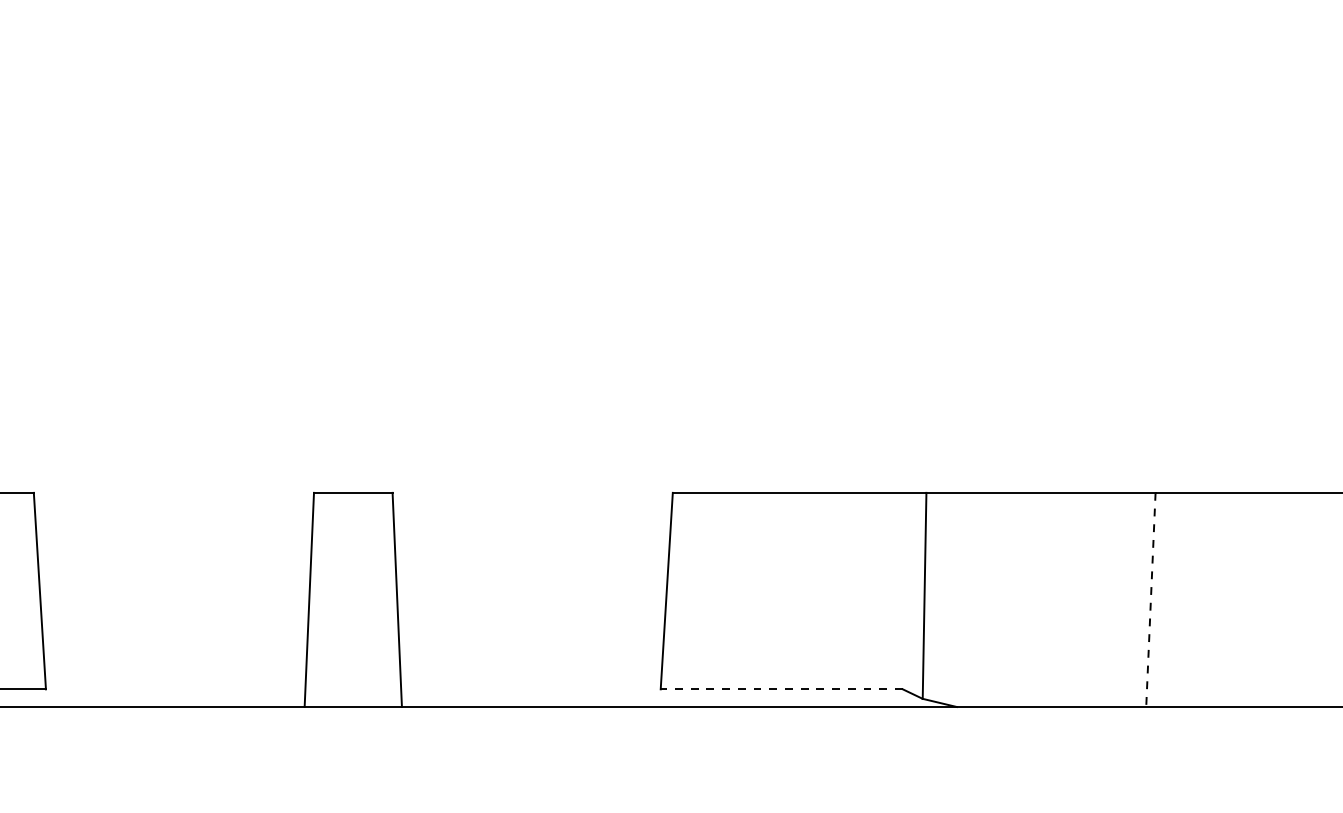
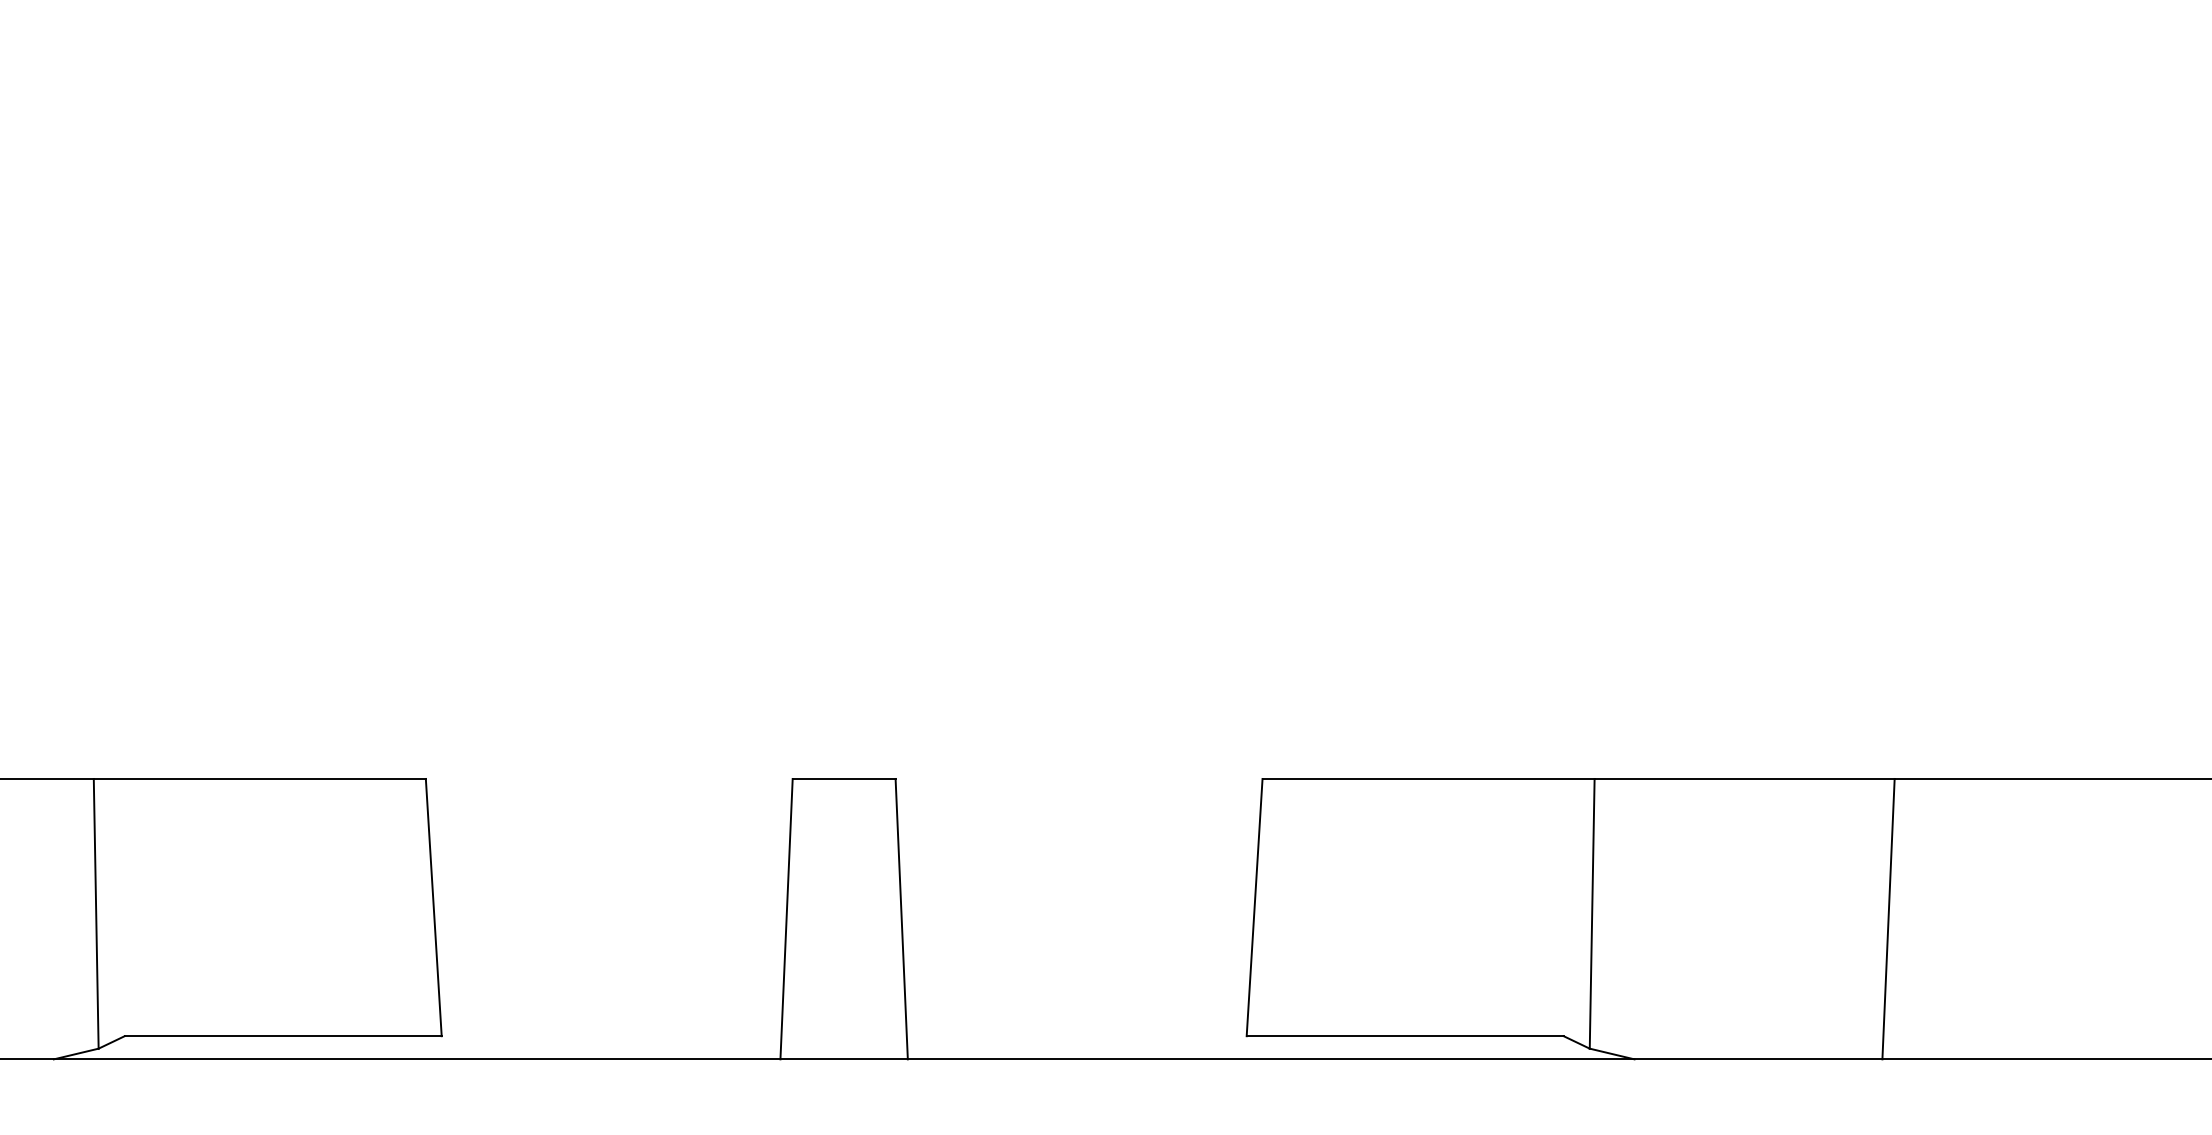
line: (1150, 600) -> (1888, 919), dashed -> solid
line: (782, 689) -> (1405, 1036), dashed -> solid

